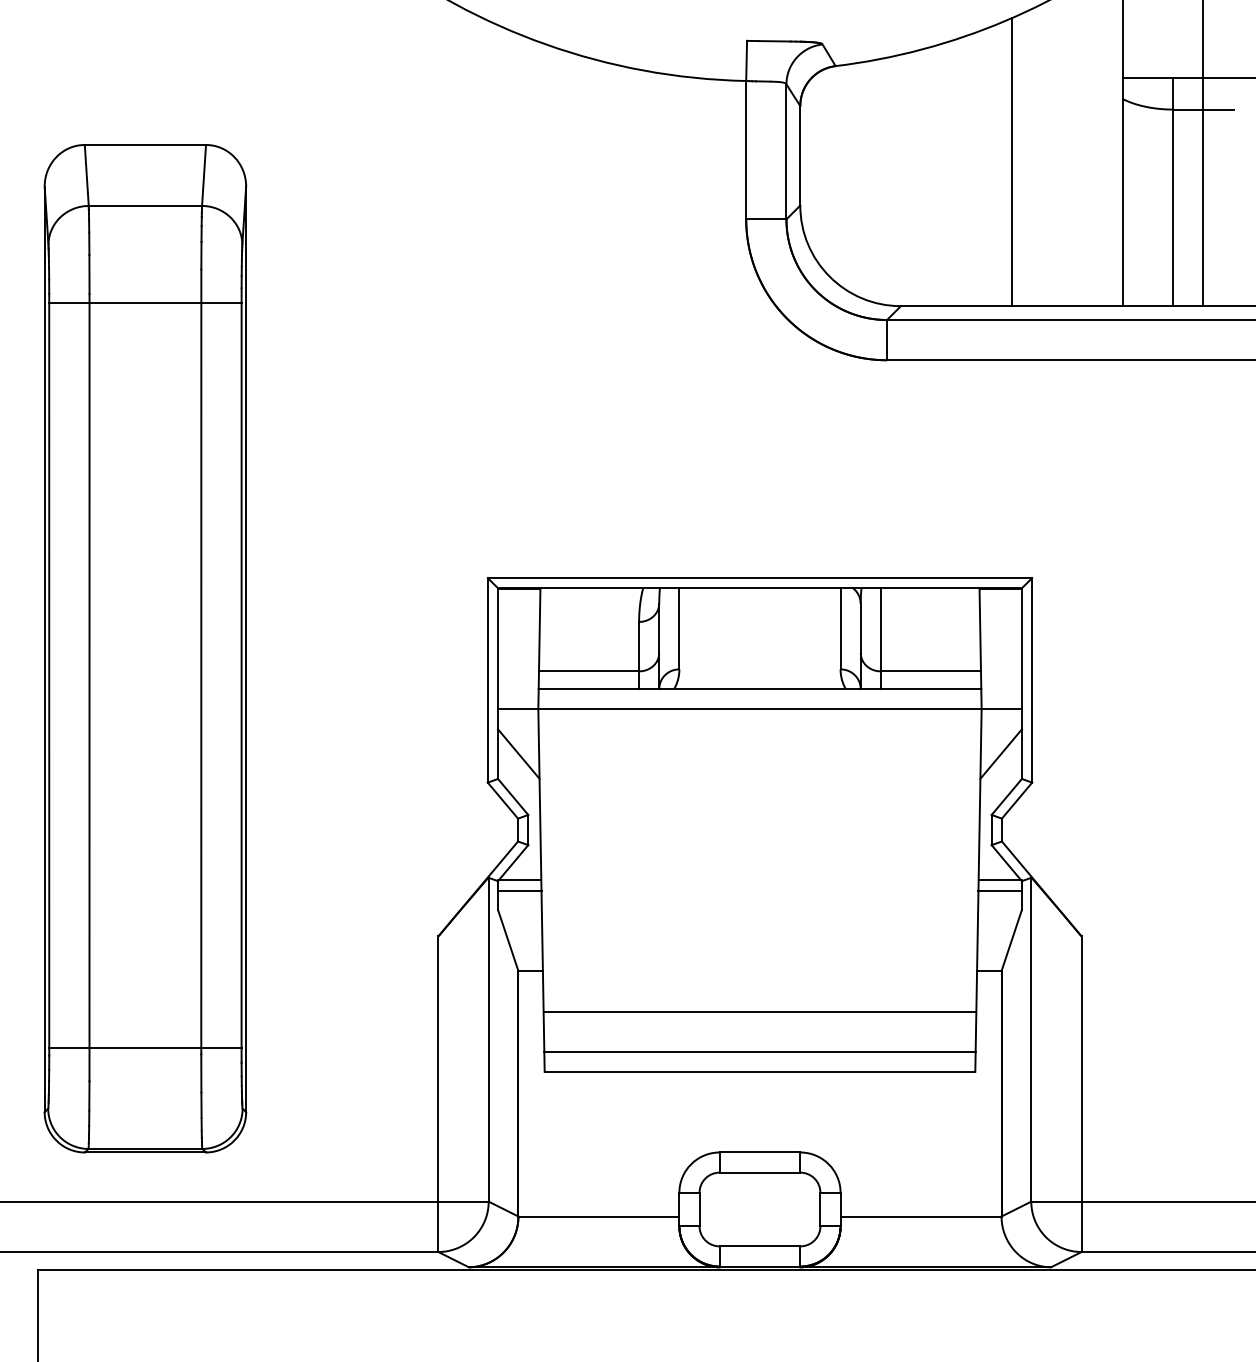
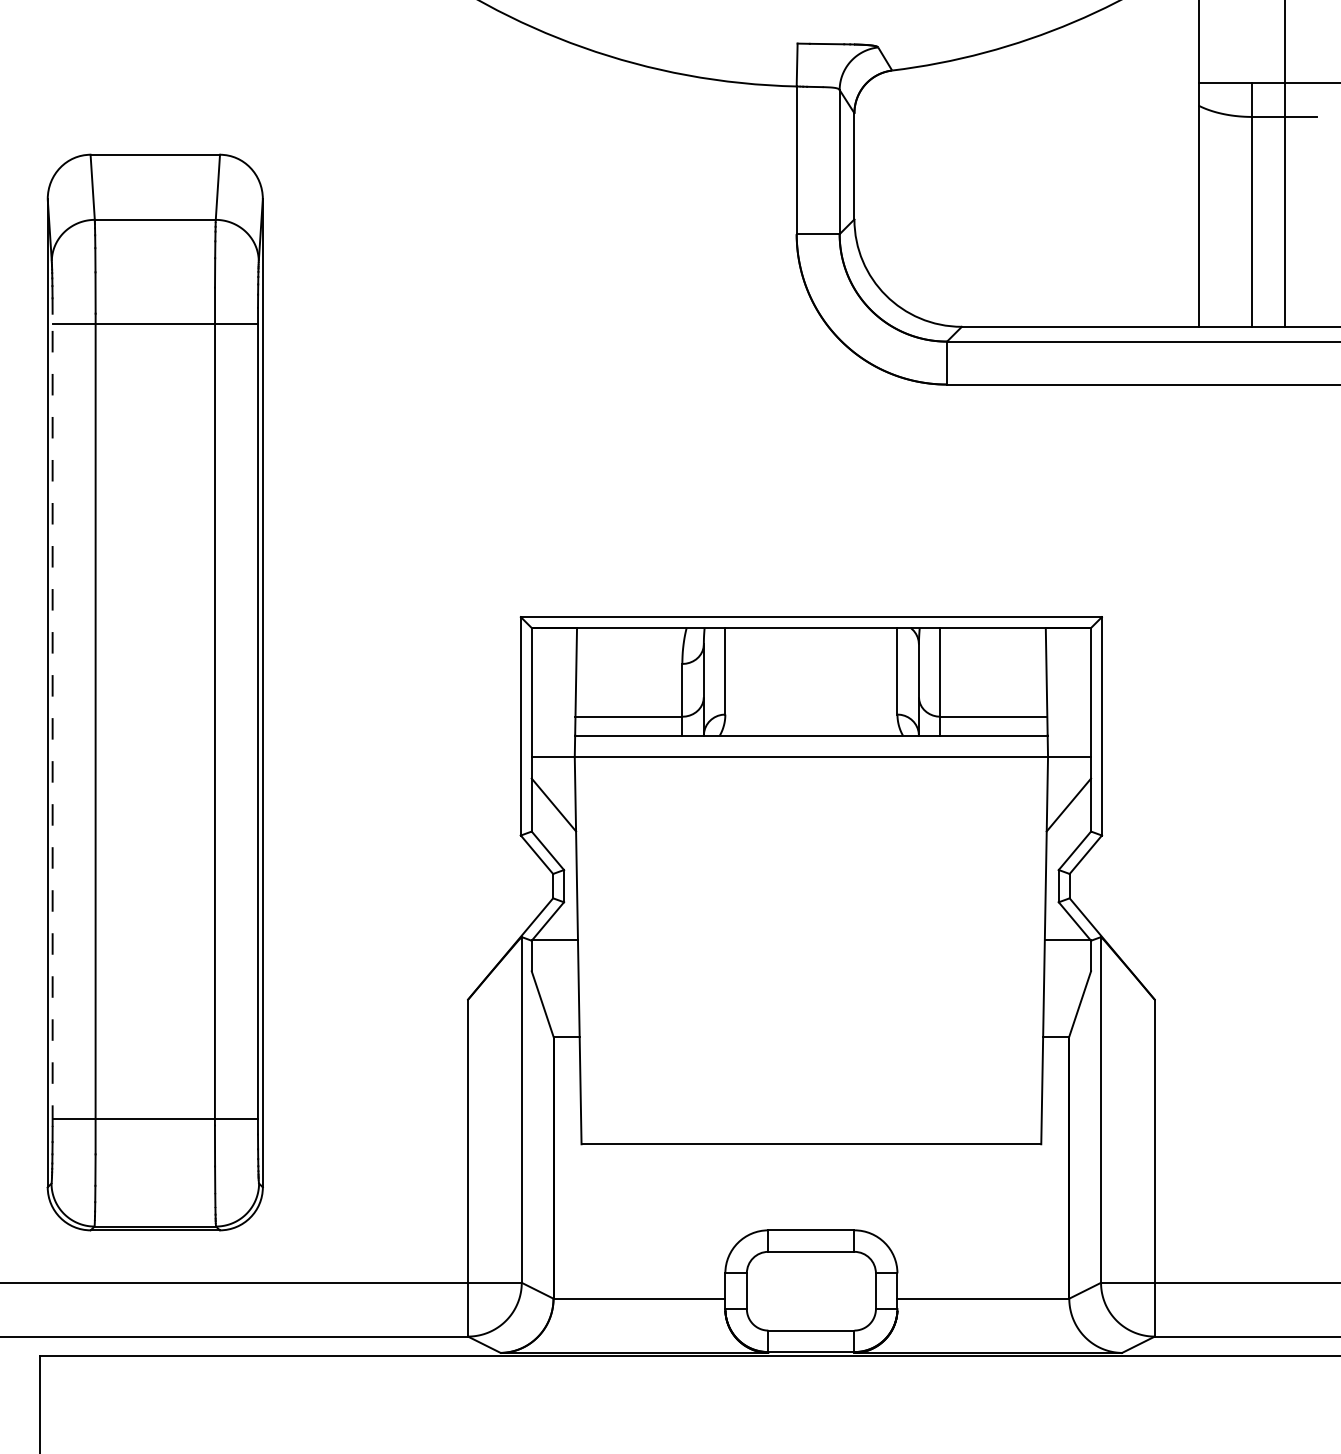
line: (1012, 161) -> (1080, 172), removed
line: (49, 674) -> (52, 720), solid -> dashed
line: (519, 890) -> (554, 950), removed
line: (999, 890) -> (1067, 950), removed
line: (760, 1012) -> (811, 1080), removed
line: (760, 1051) -> (811, 1122), removed

